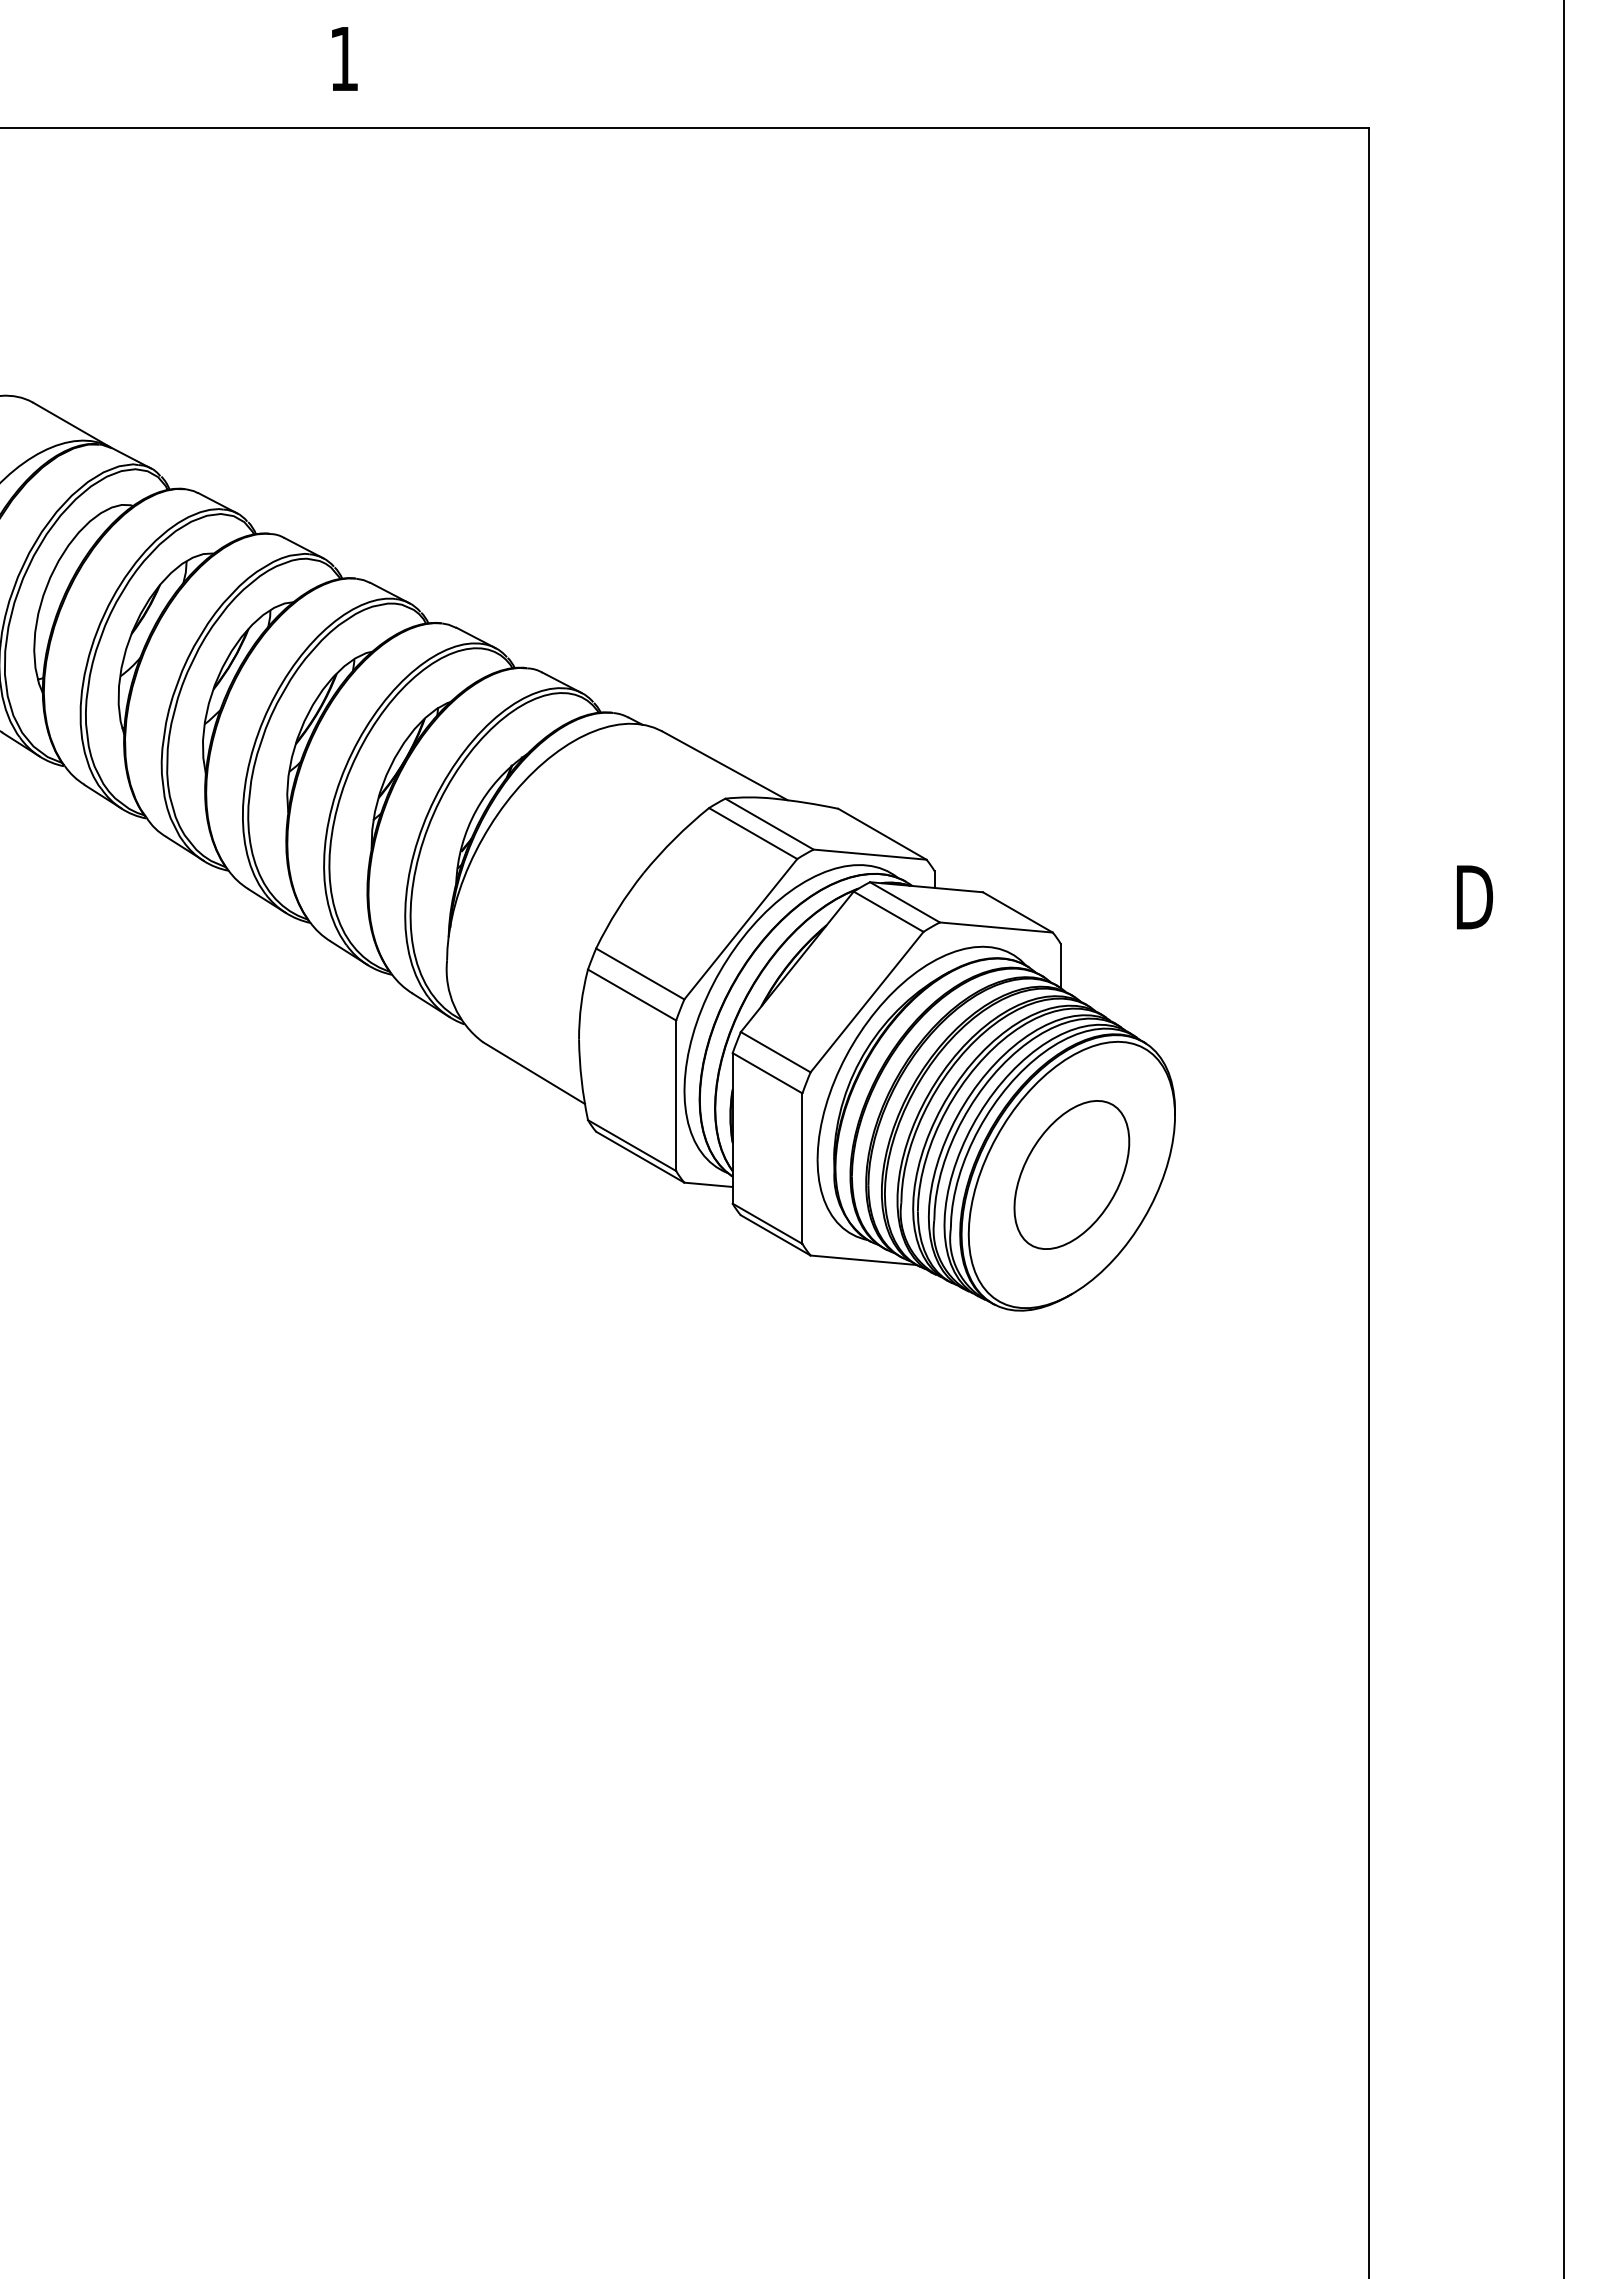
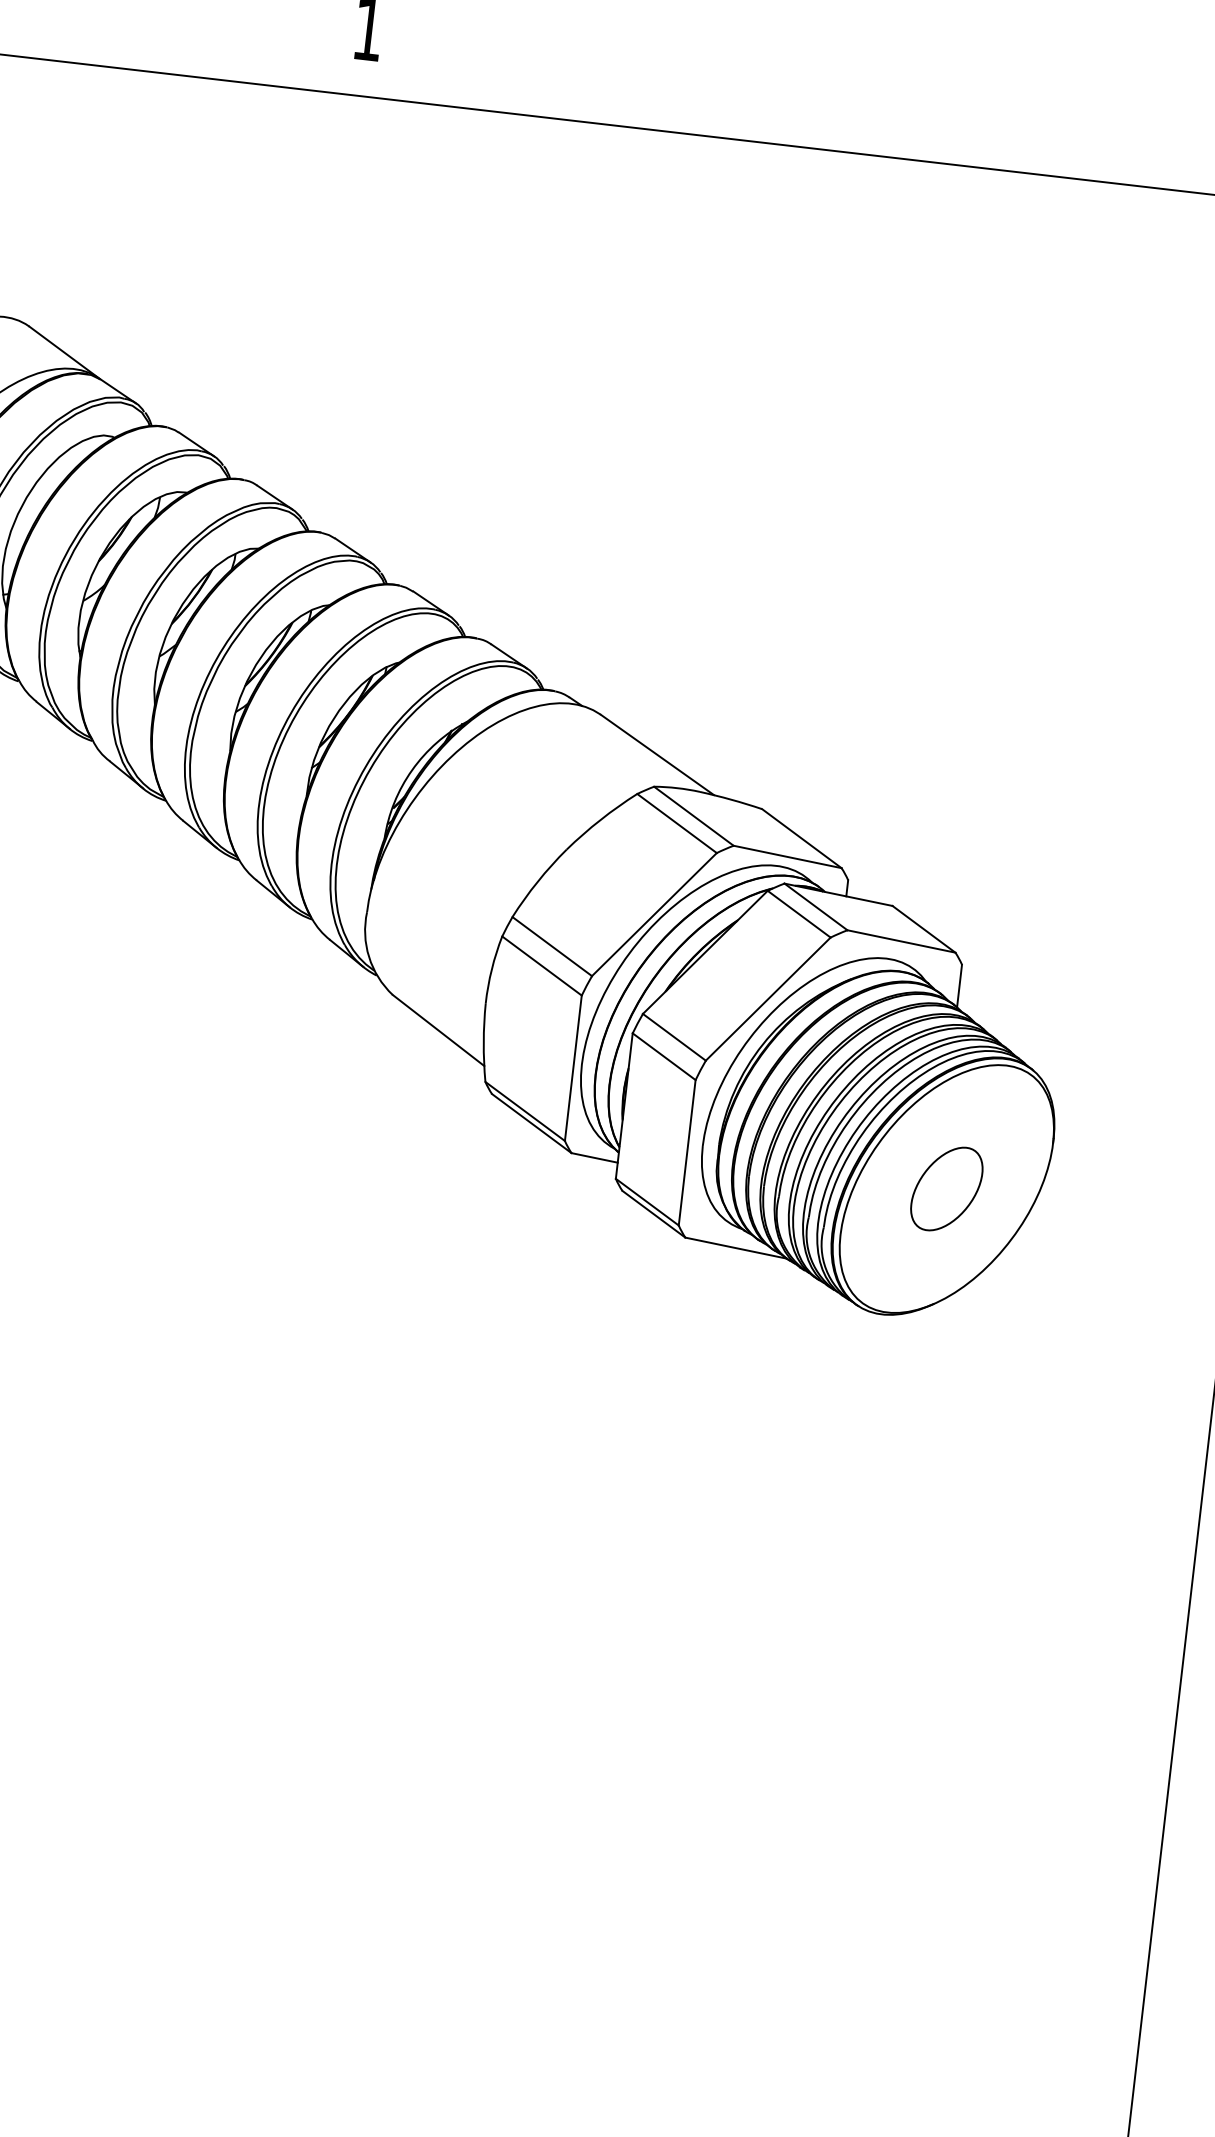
part: (1071, 1174) -> (946, 1188), size x0.6

